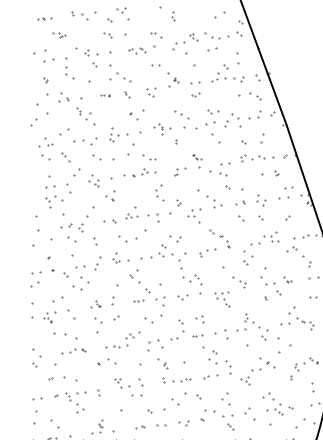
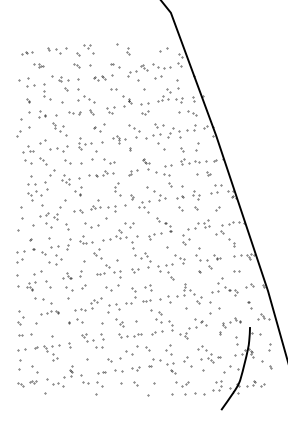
part: (105, 96) -> (74, 113), size x1.67
part: (221, 298) -> (165, 271), size x1.43
part: (56, 377) -> (25, 334), moved

